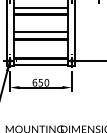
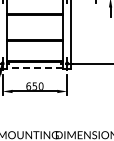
line: (40, 7) -> (34, 7), removed
line: (40, 32) -> (34, 33), removed
line: (40, 65) -> (34, 68), solid -> dashed

